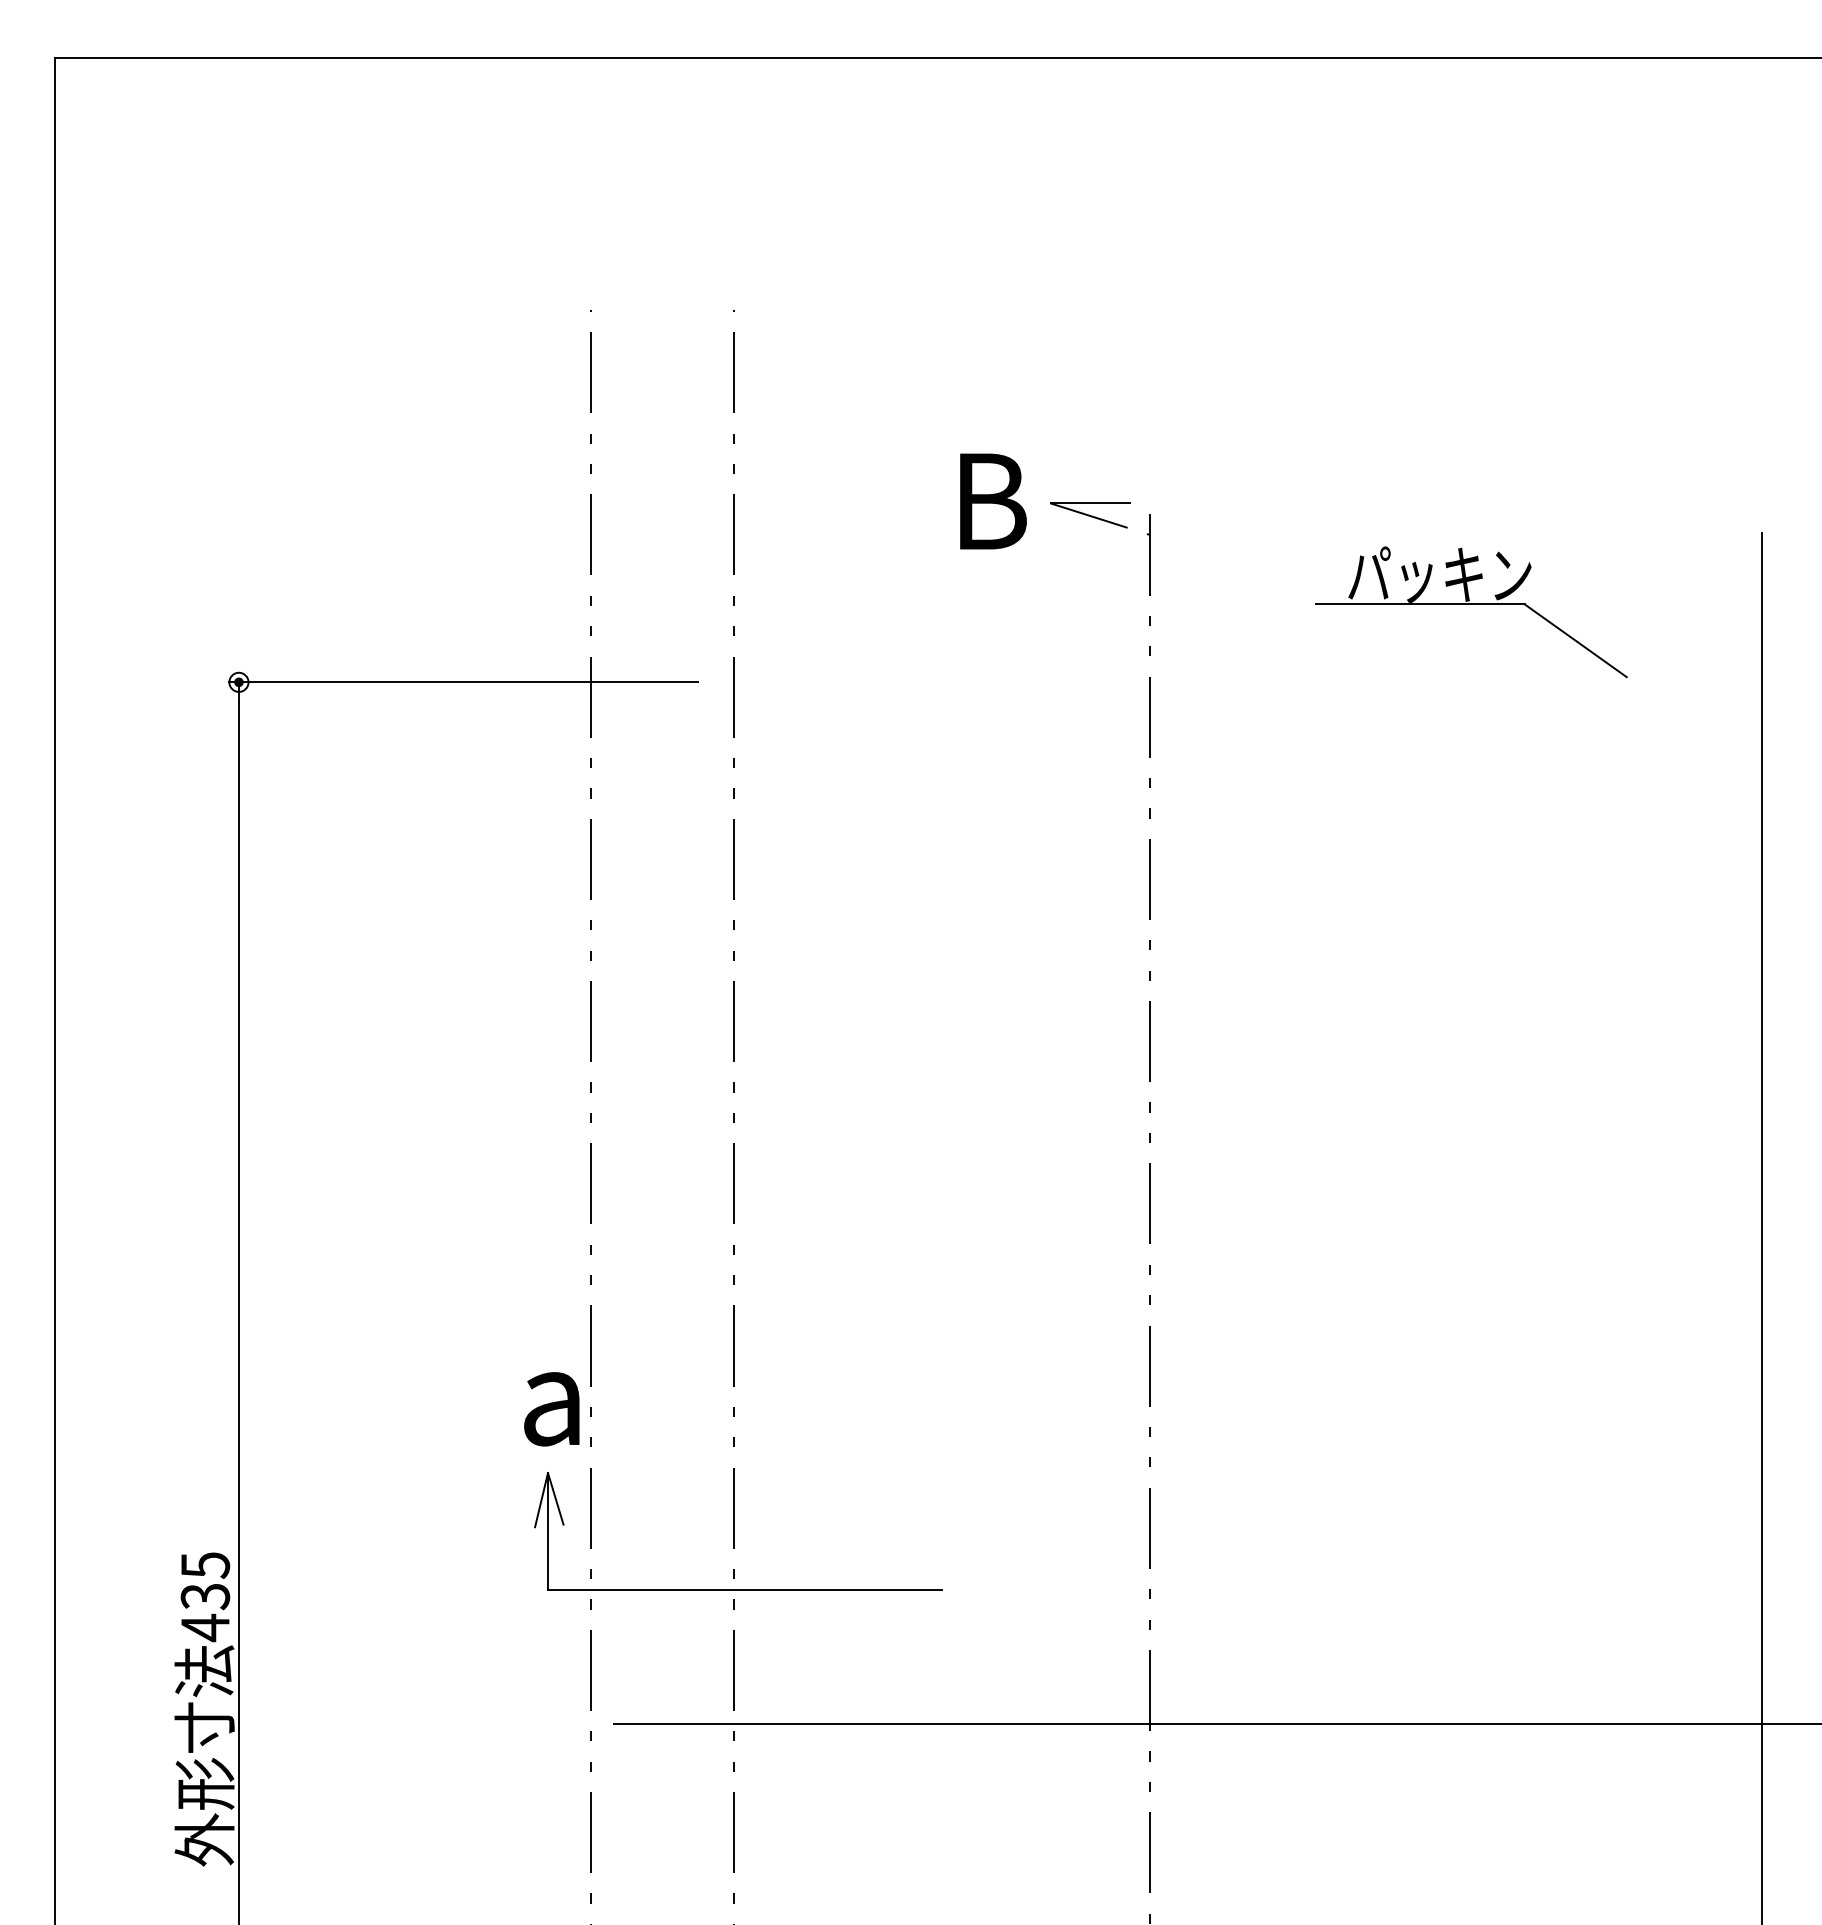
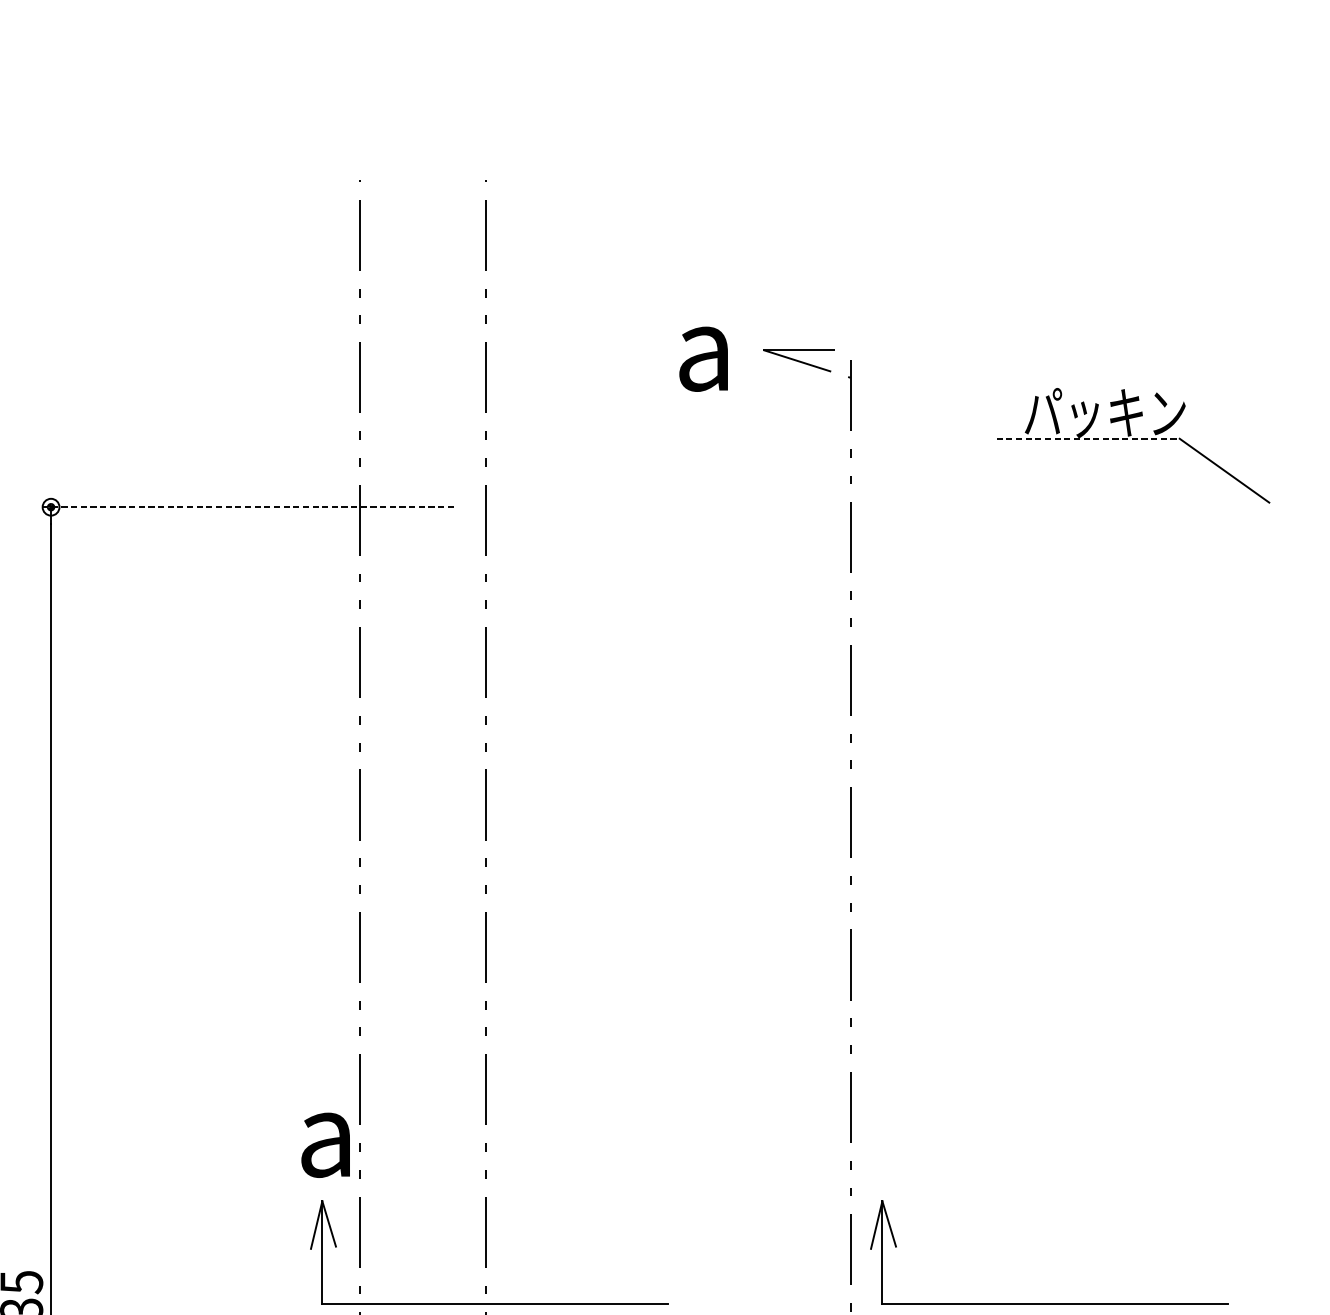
text: (990, 502) -> (710, 349), B -> a
line: (1420, 604) -> (1088, 438), solid -> dashed
line: (463, 682) -> (248, 507), solid -> dashed
part: (1376, 1589) -> (1049, 1303), added

